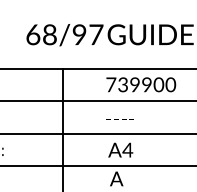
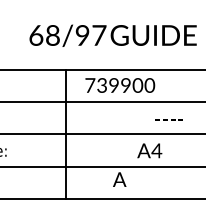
text: (141, 84) -> (120, 85), moved
text: (119, 118) -> (168, 119), moved
text: (120, 149) -> (149, 150), moved

